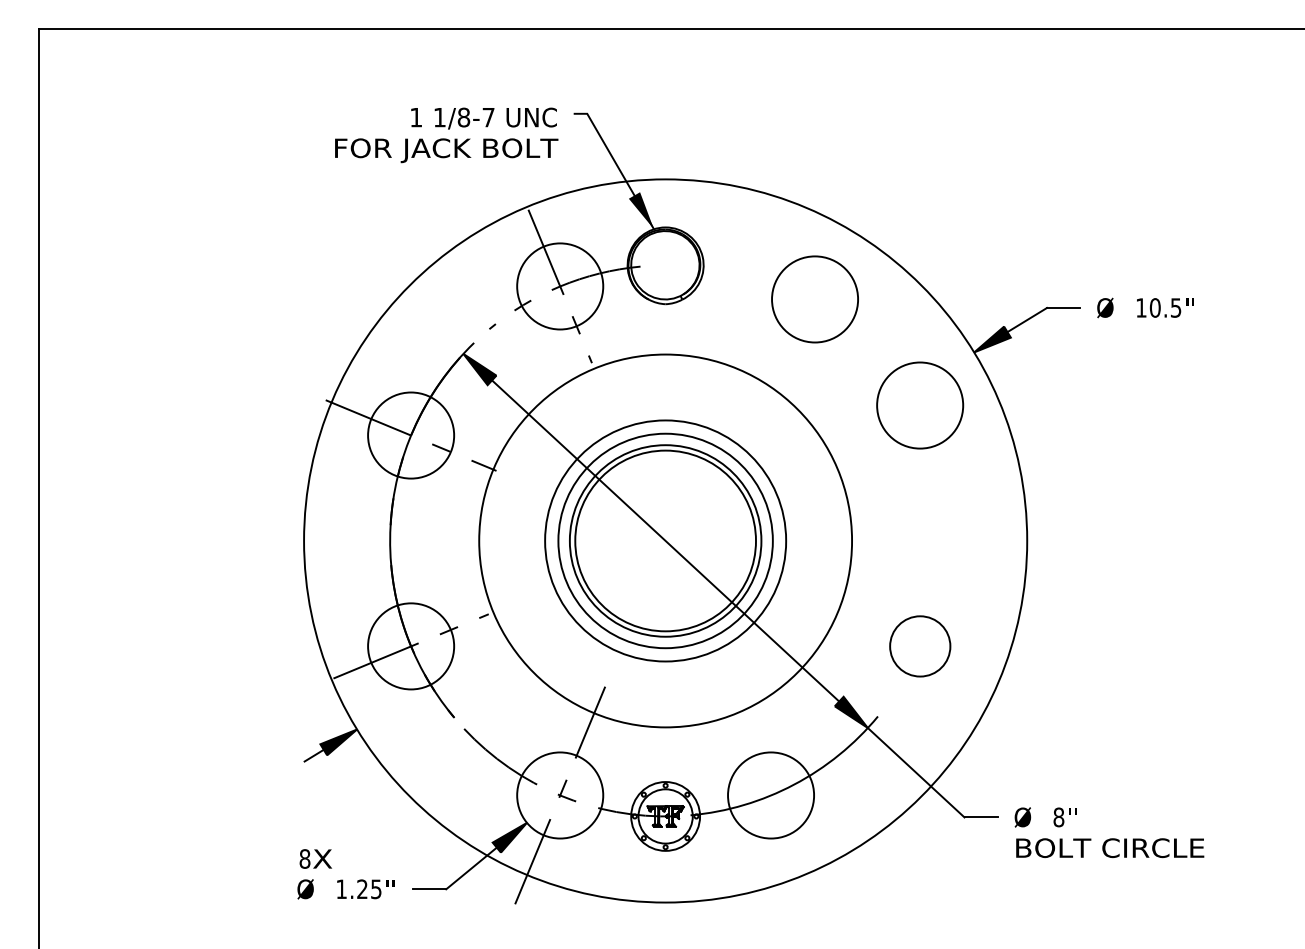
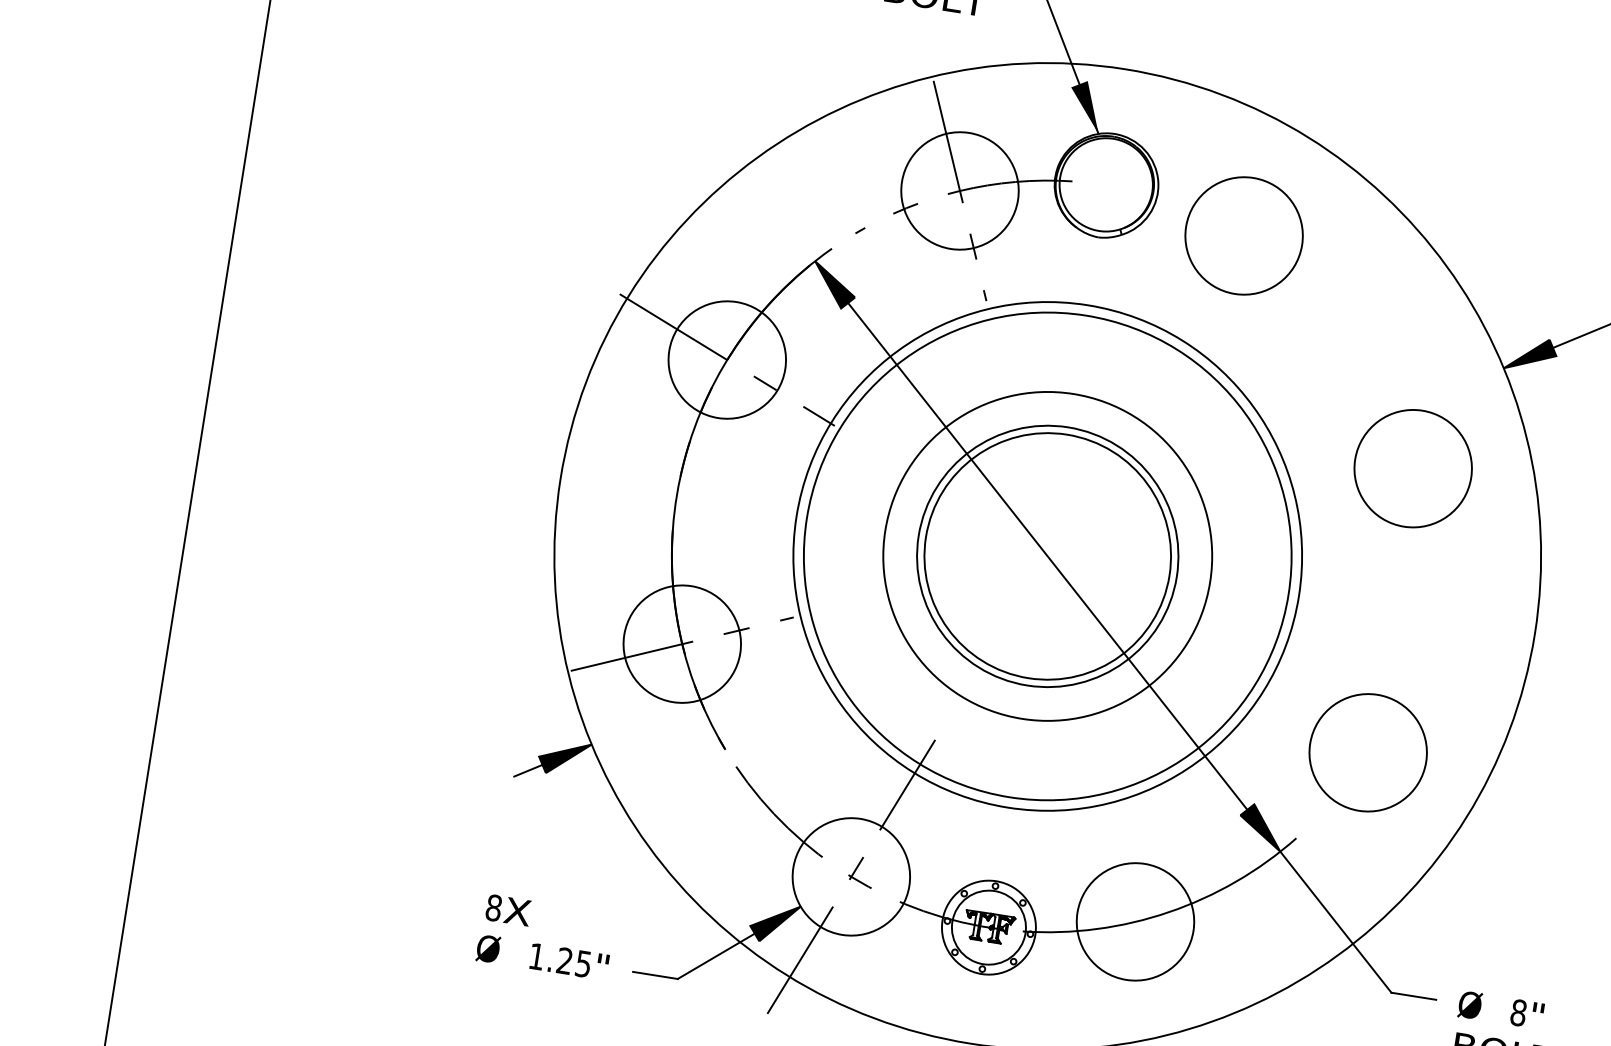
circle: (814, 299) -> (1243, 235), moved
circle: (920, 405) -> (1413, 468), moved
circle: (665, 540) -> (1047, 555), size x1.67
circle: (920, 646) -> (1368, 753), size x1.43

